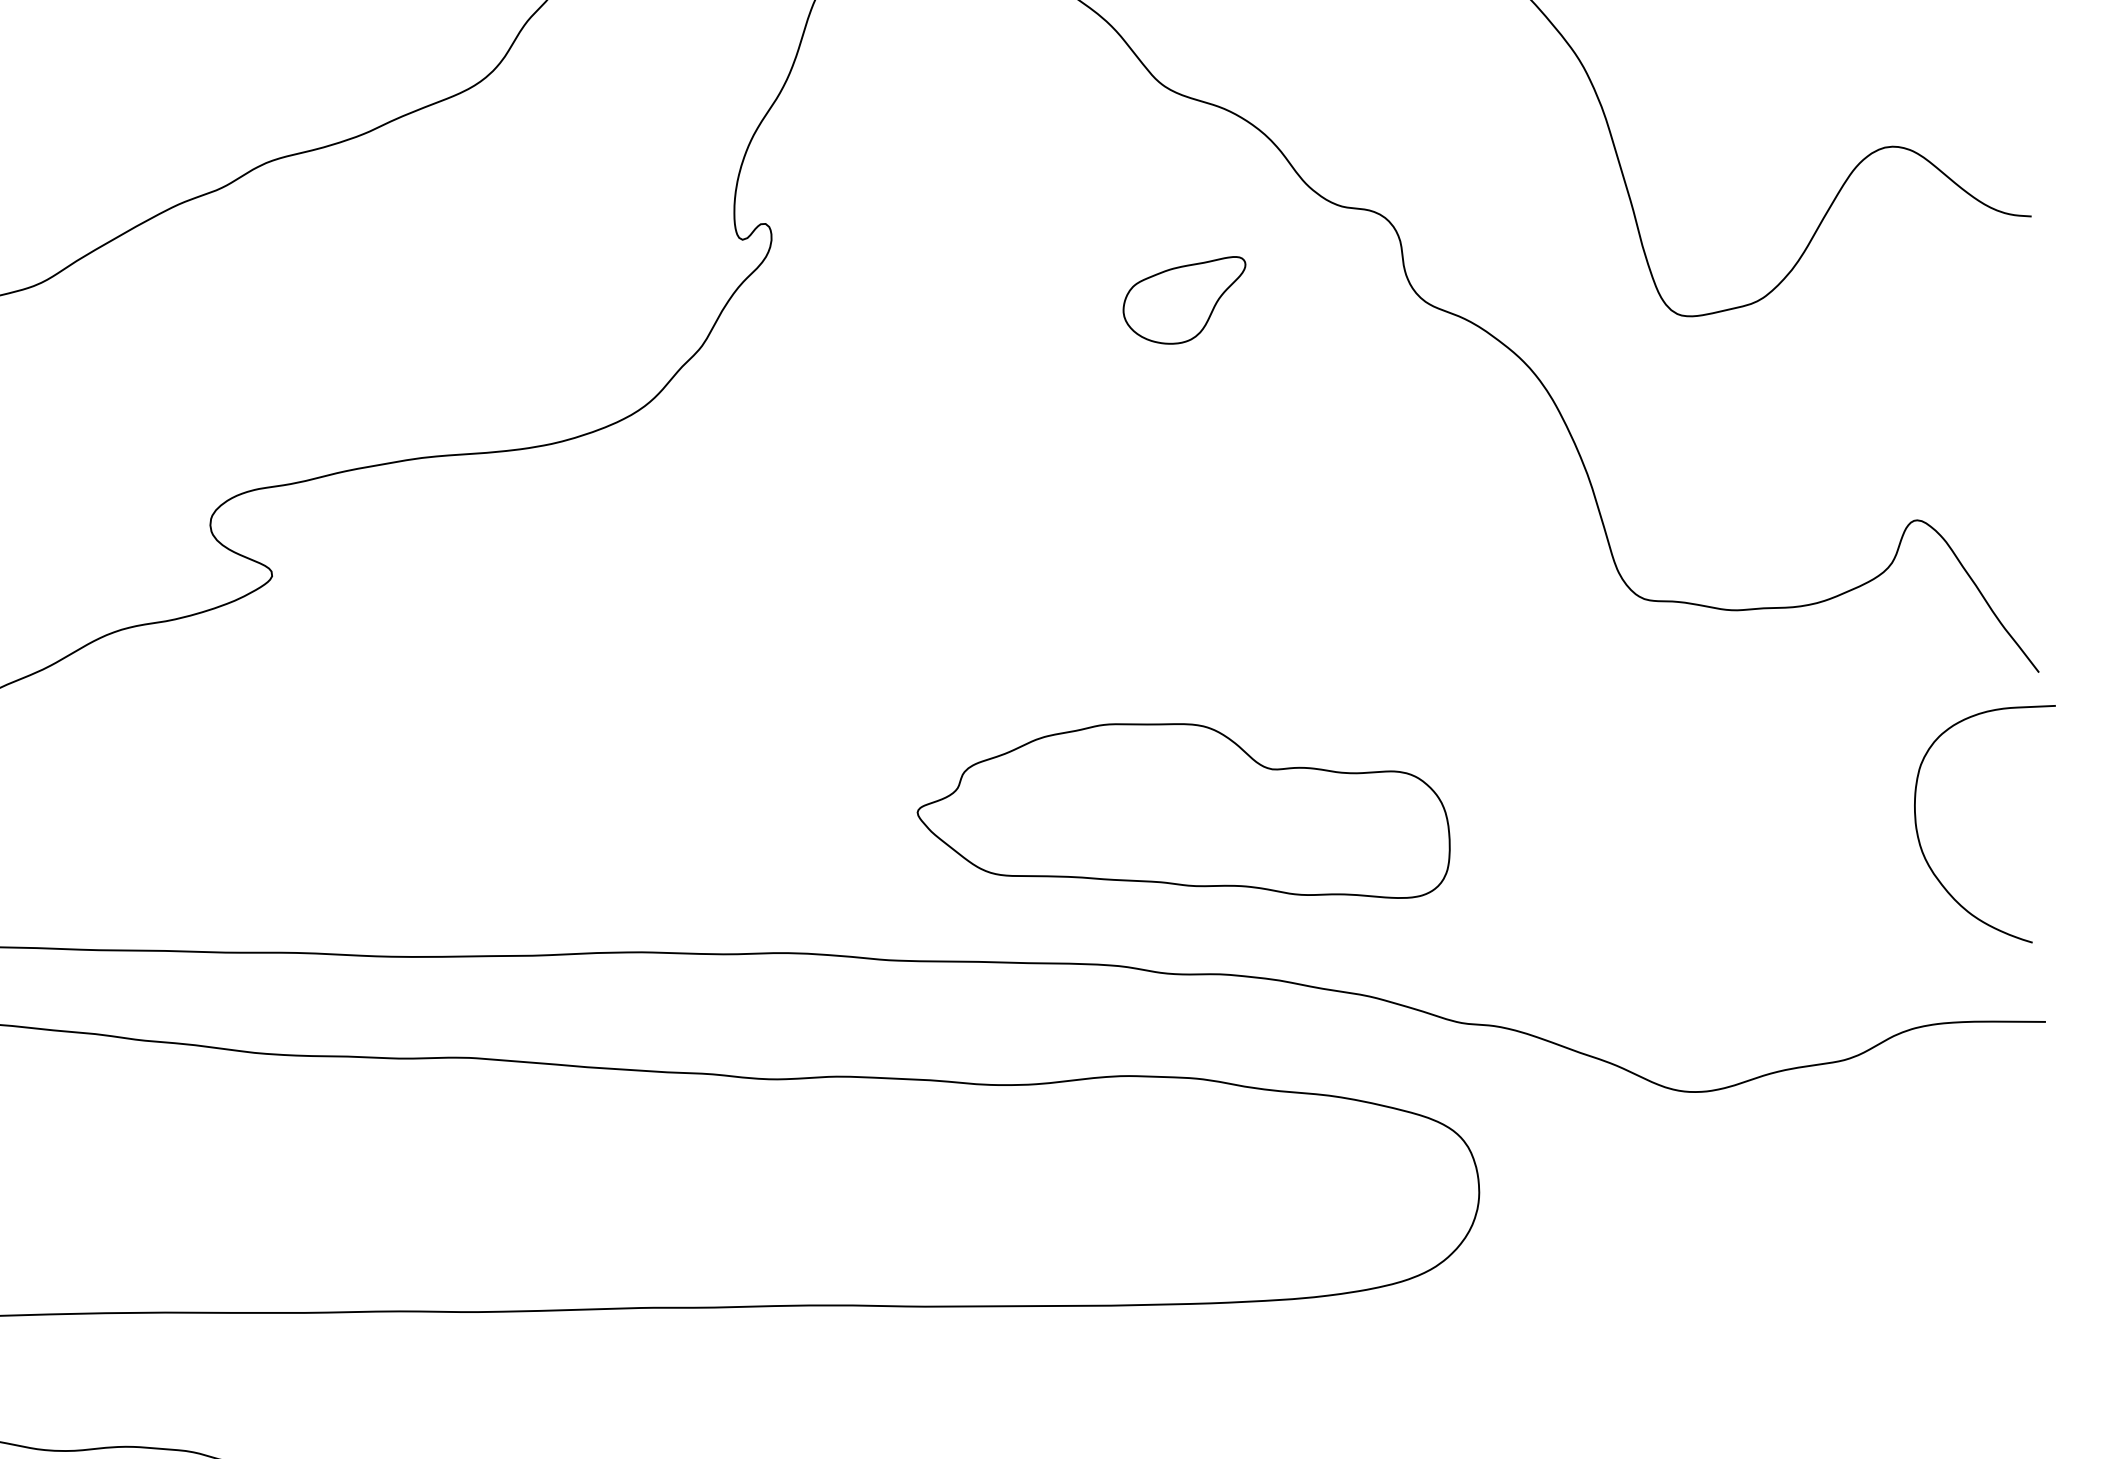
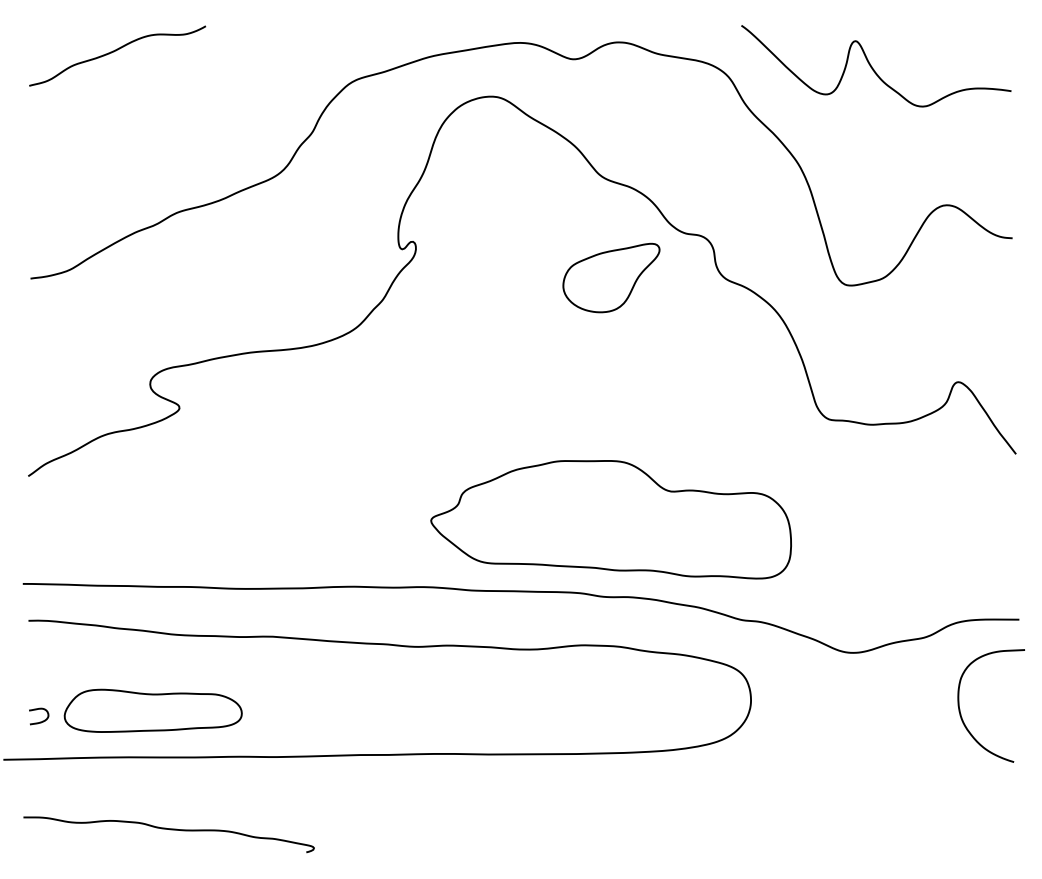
part: (1184, 299) -> (611, 277), size x1.67
part: (1182, 810) -> (610, 519), size x1.43
curve: (1921, 839) -> (961, 713), moved
part: (215, 1213) -> (152, 710), added

